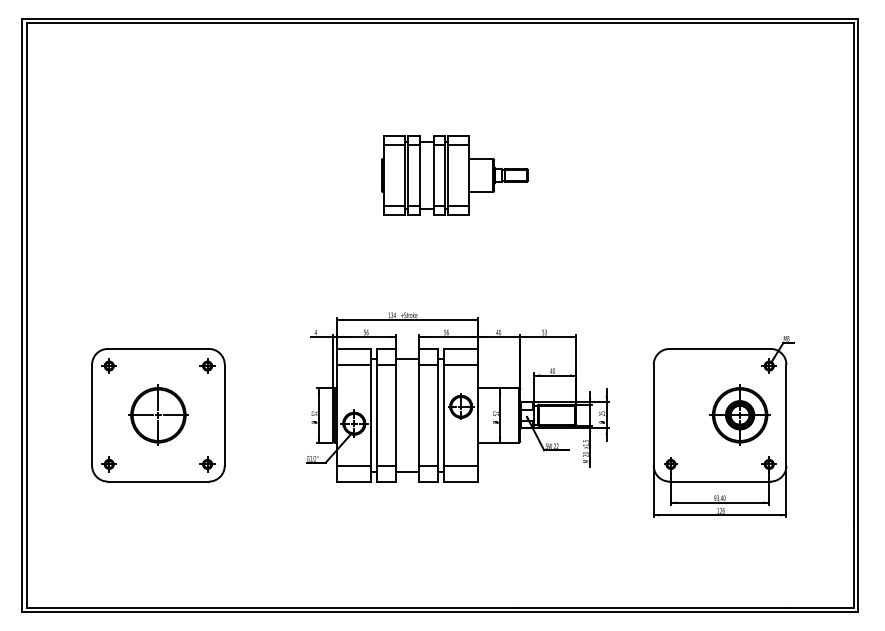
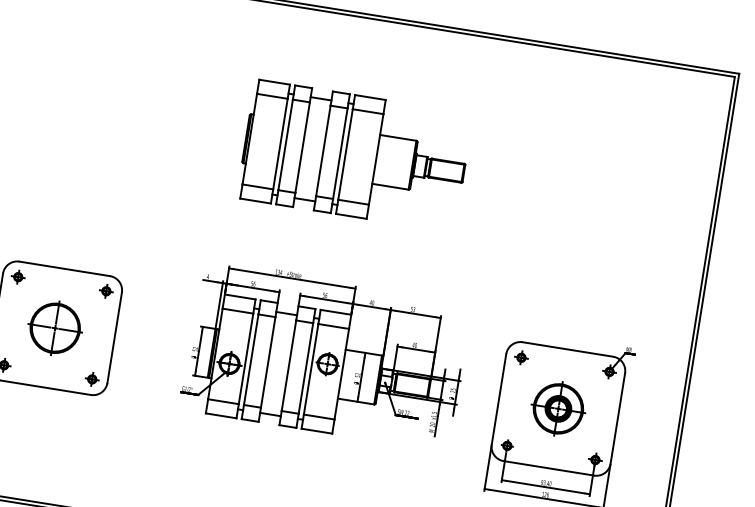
part: (454, 175) -> (354, 155), size x1.67
part: (670, 365) -> (521, 357), added
part: (739, 414) -> (558, 408), moved

